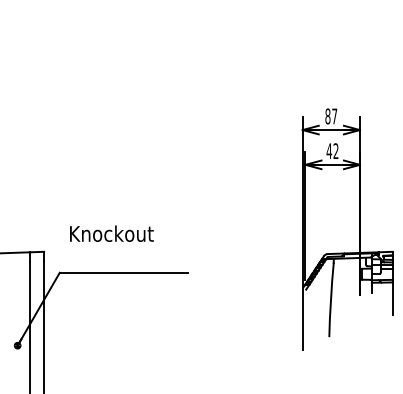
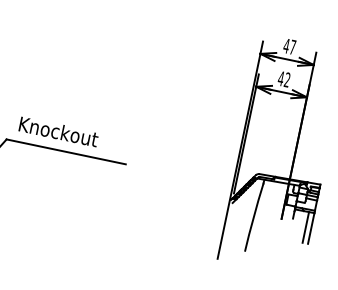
text: (327, 116) -> (286, 46), 87 -> 47
text: (111, 233) -> (58, 131), moved
line: (386, 298) -> (305, 226), added

